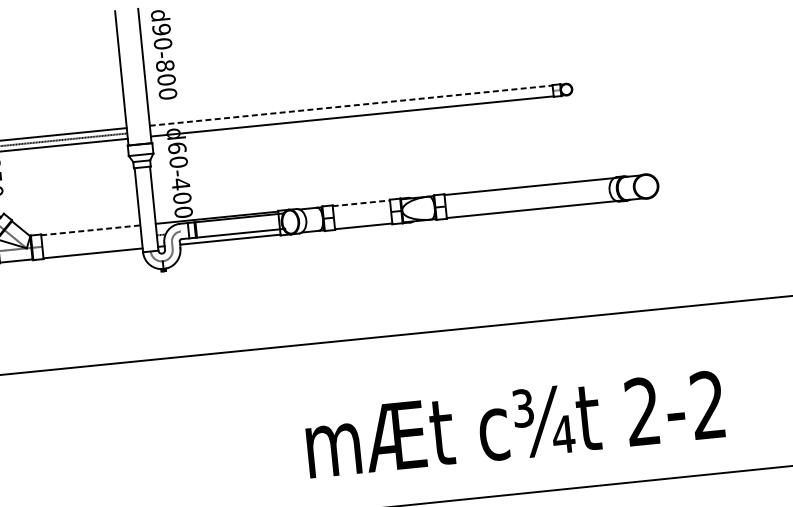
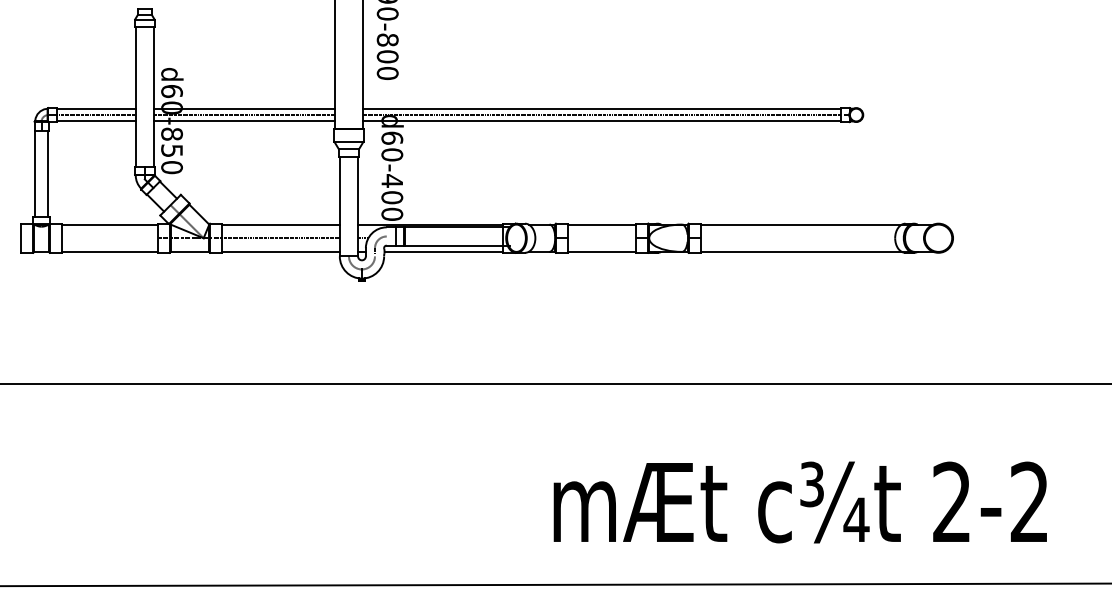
line: (351, 105) -> (601, 108), dashed -> solid
line: (351, 111) -> (601, 115), added
line: (361, 203) -> (602, 224), dashed -> solid
line: (91, 230) -> (281, 224), dashed -> solid
line: (91, 242) -> (280, 238), added
text: (514, 424) -> (799, 502), moved

